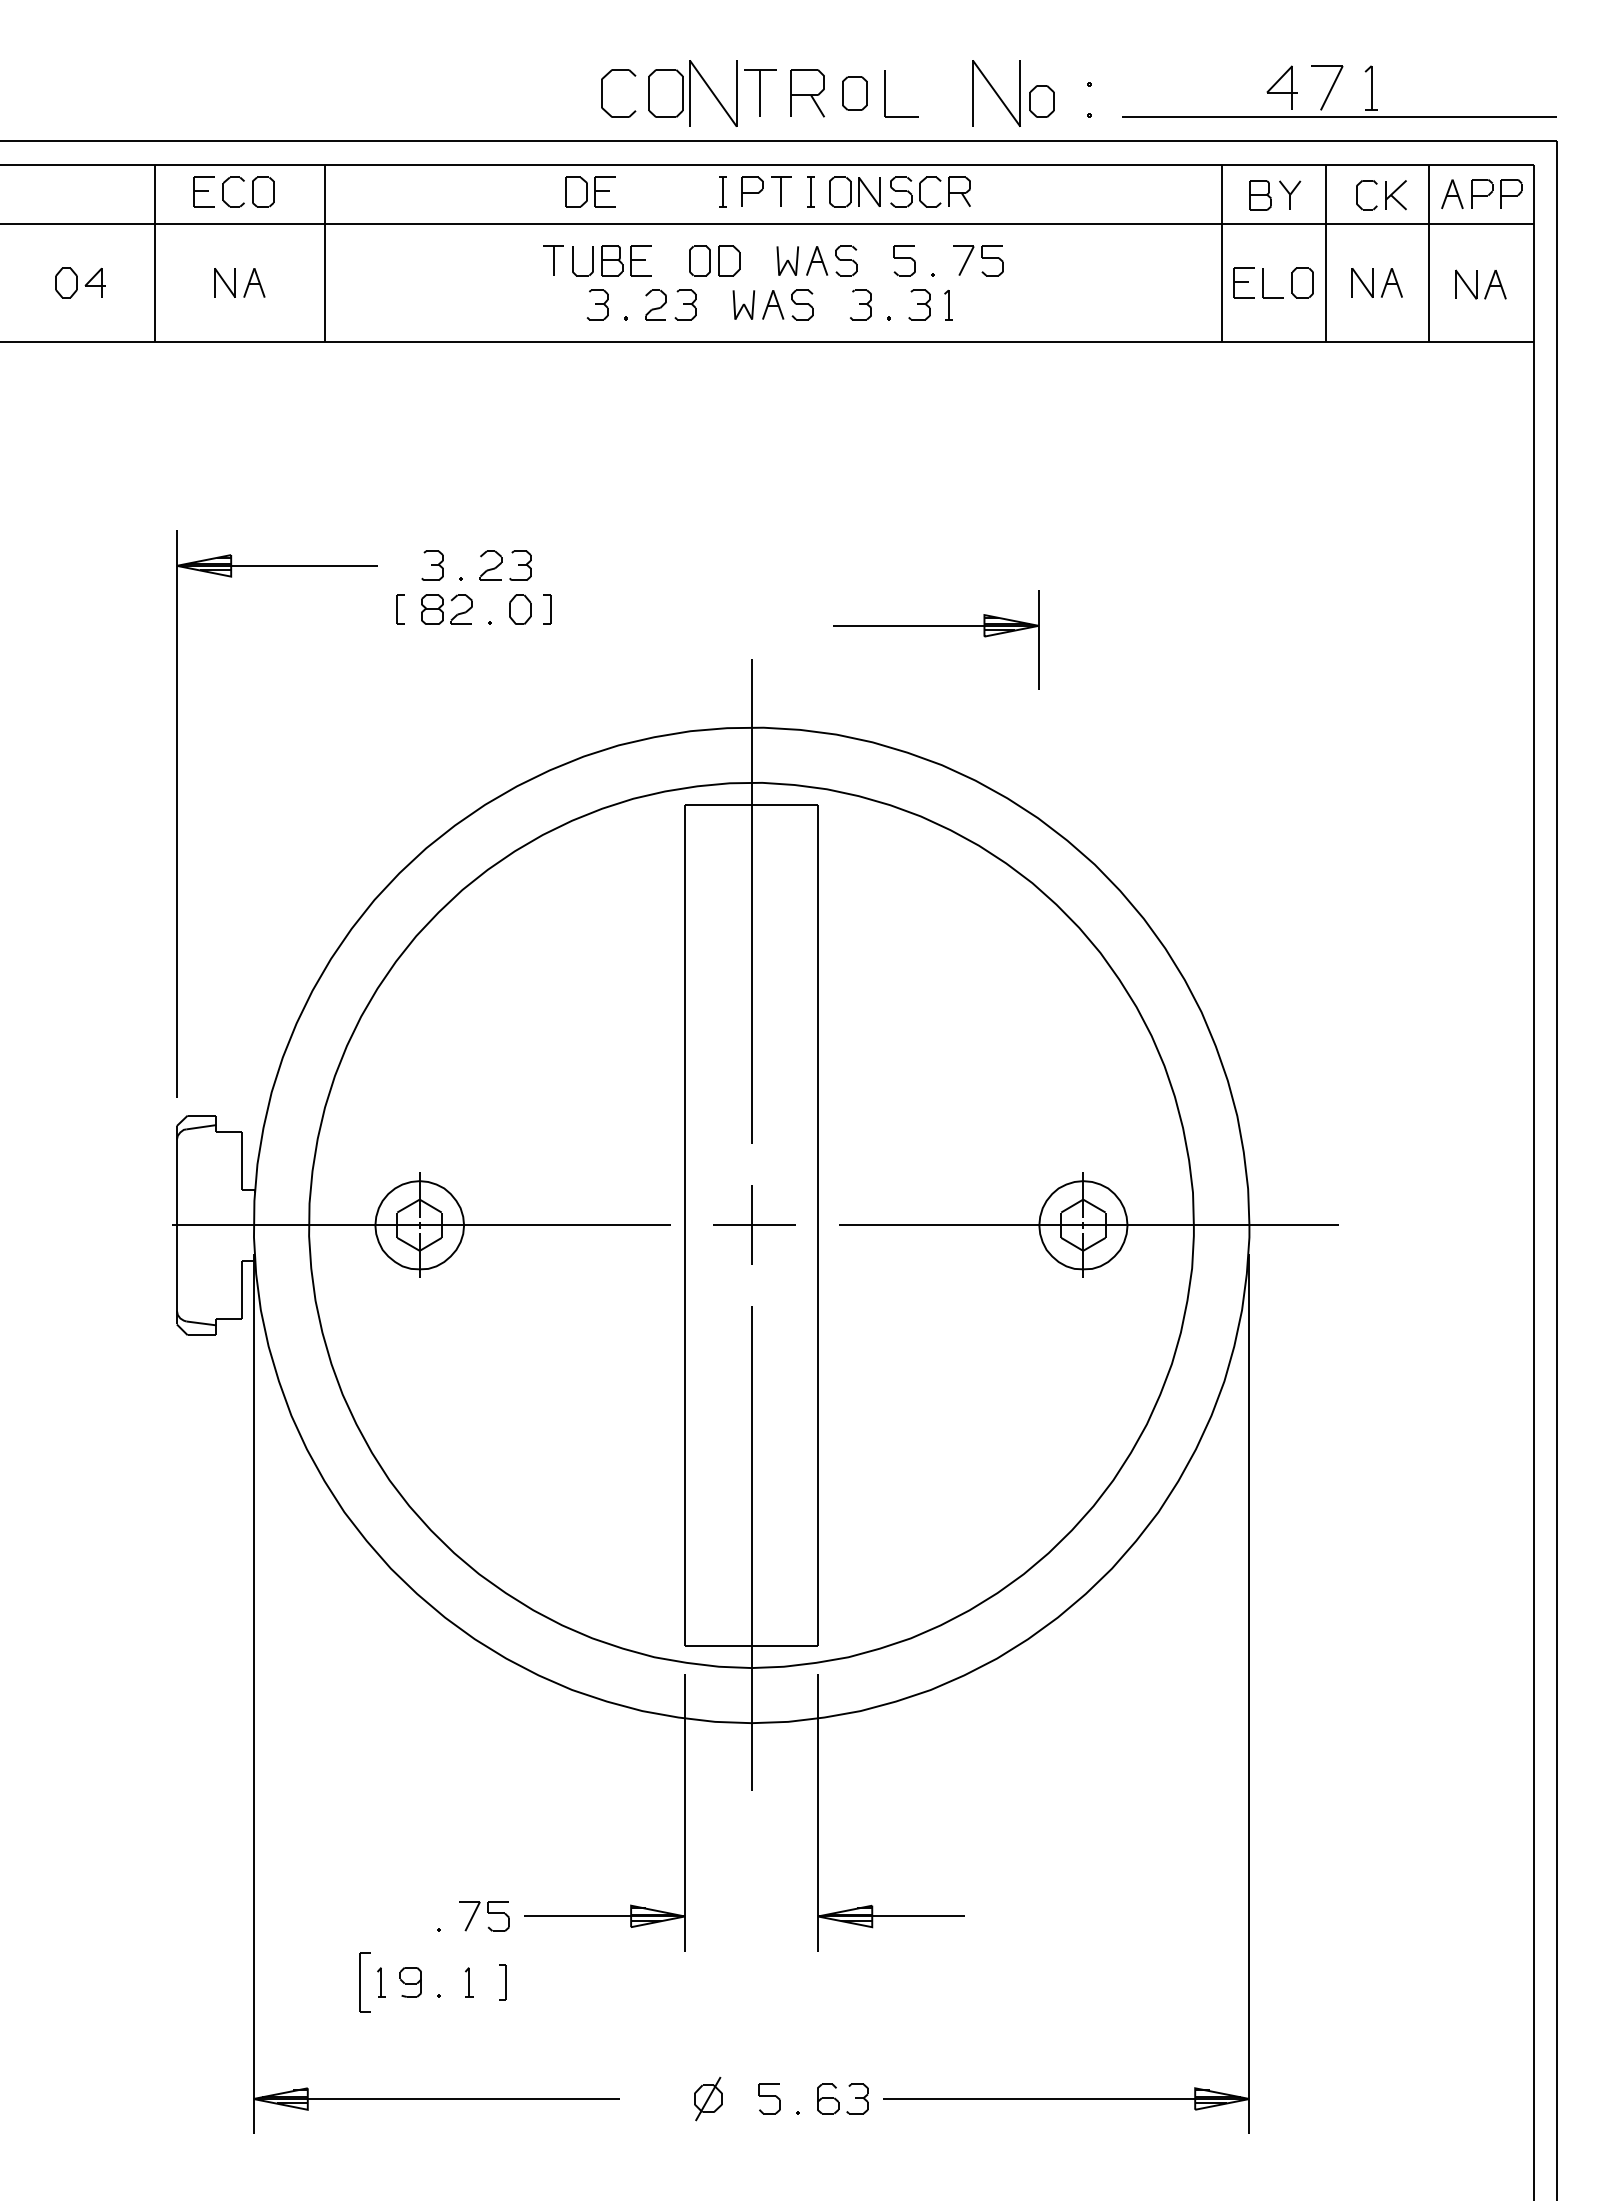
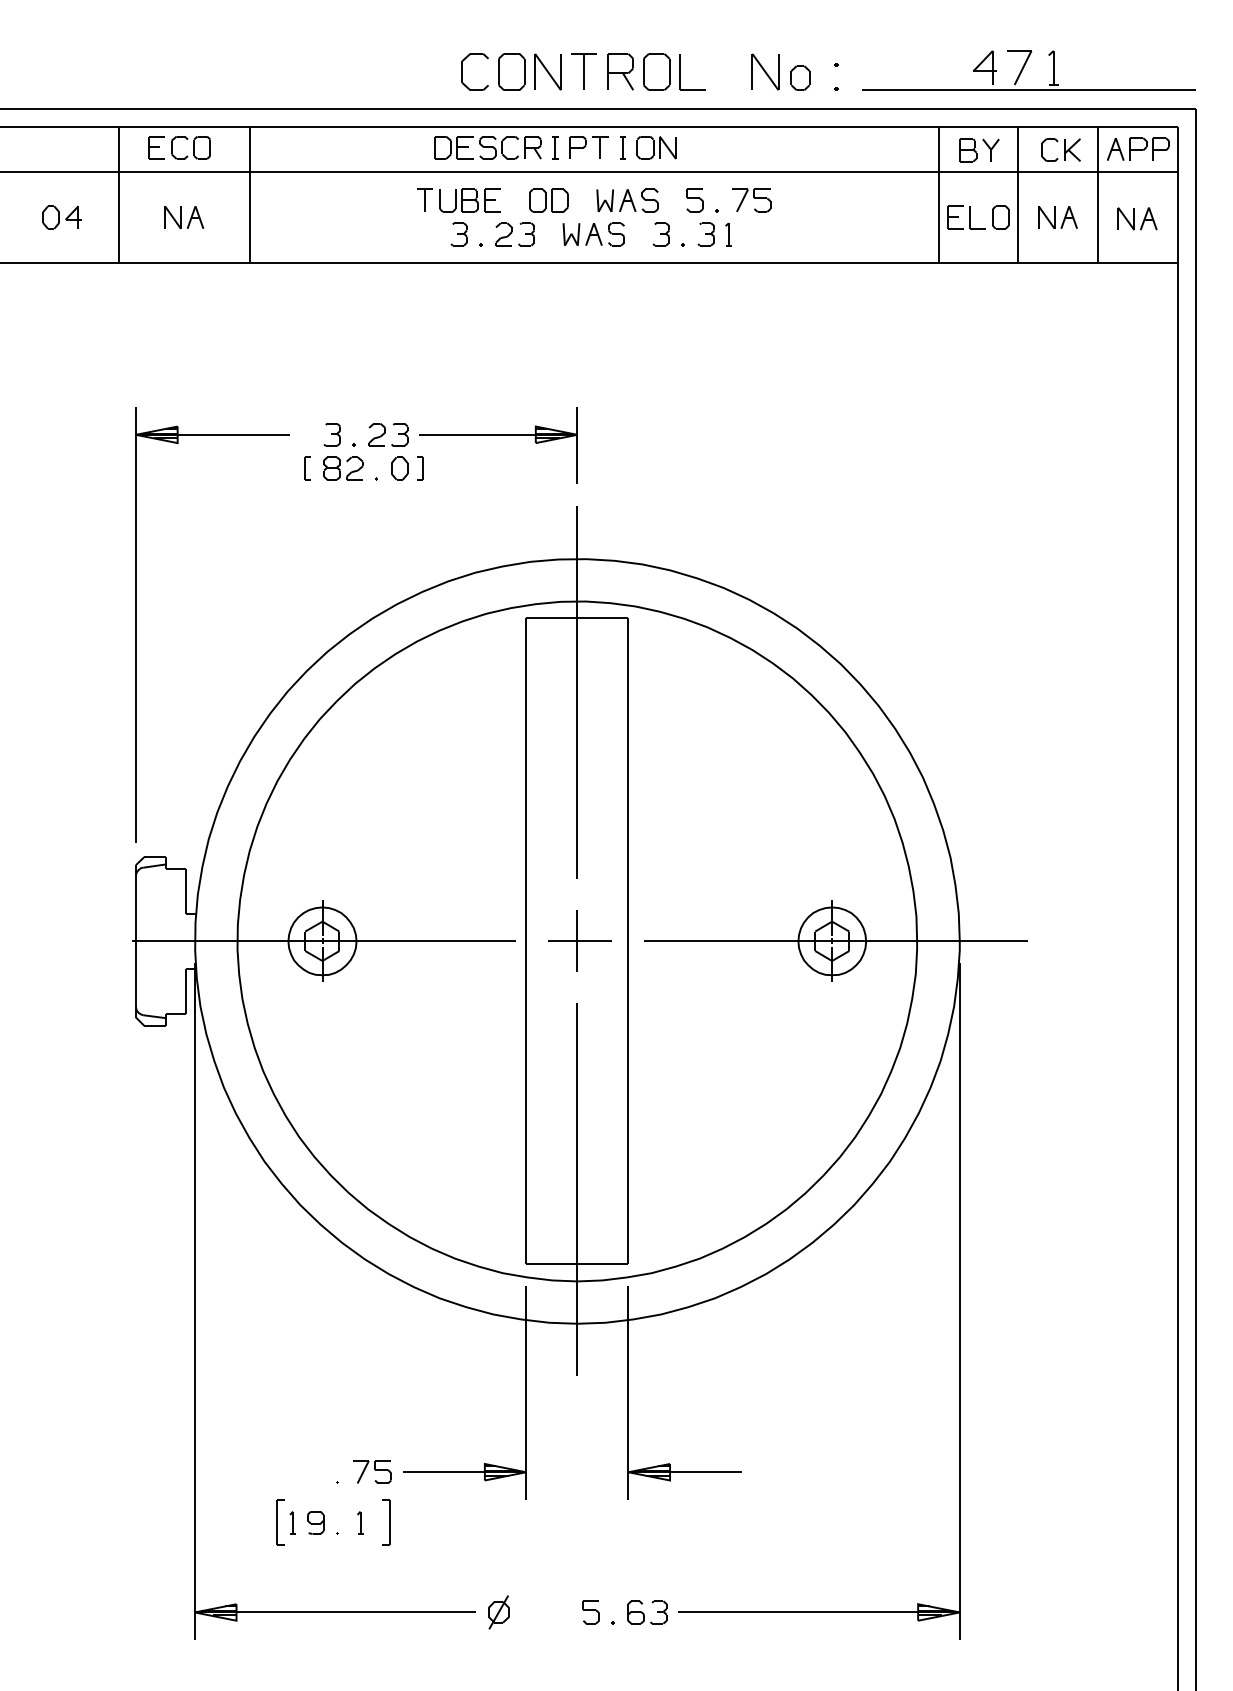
part: (713, 93) -> (548, 72), size x0.71
part: (854, 93) -> (656, 72), size x1.43
part: (995, 93) -> (764, 72), size x0.71
part: (920, 191) -> (502, 147), moved
part: (936, 626) -> (498, 435), moved
part: (502, 1982) -> (386, 1522), size x1.67
part: (708, 2099) -> (498, 1612), moved

